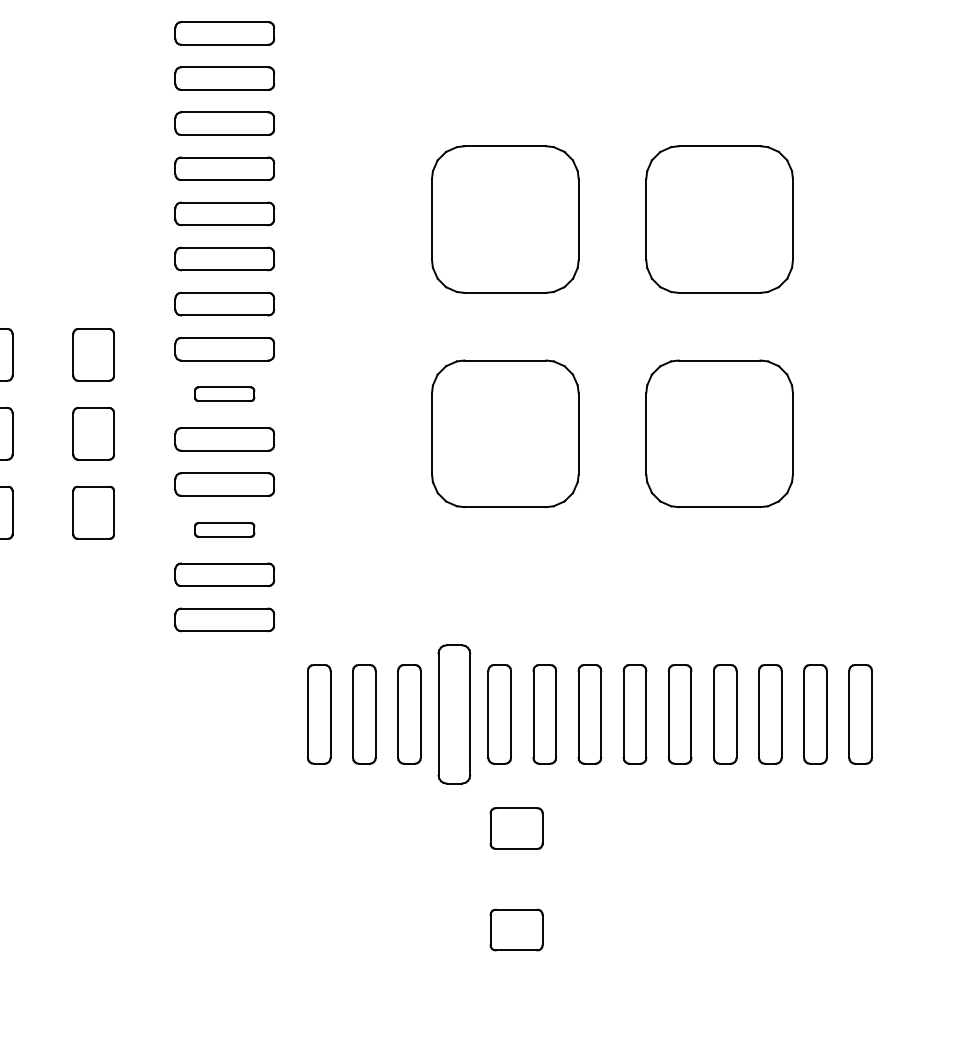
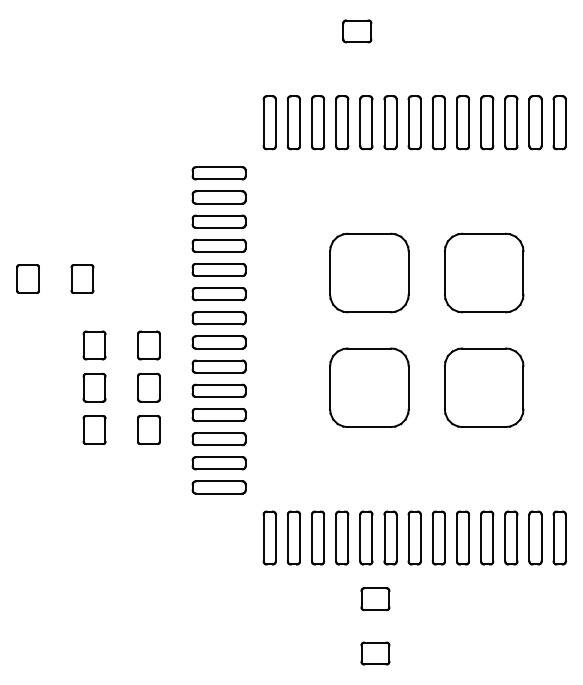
part: (223, 394) -> (218, 366), size x1.67
part: (223, 530) -> (218, 439), size x1.67
part: (455, 713) -> (342, 537), size x0.71

